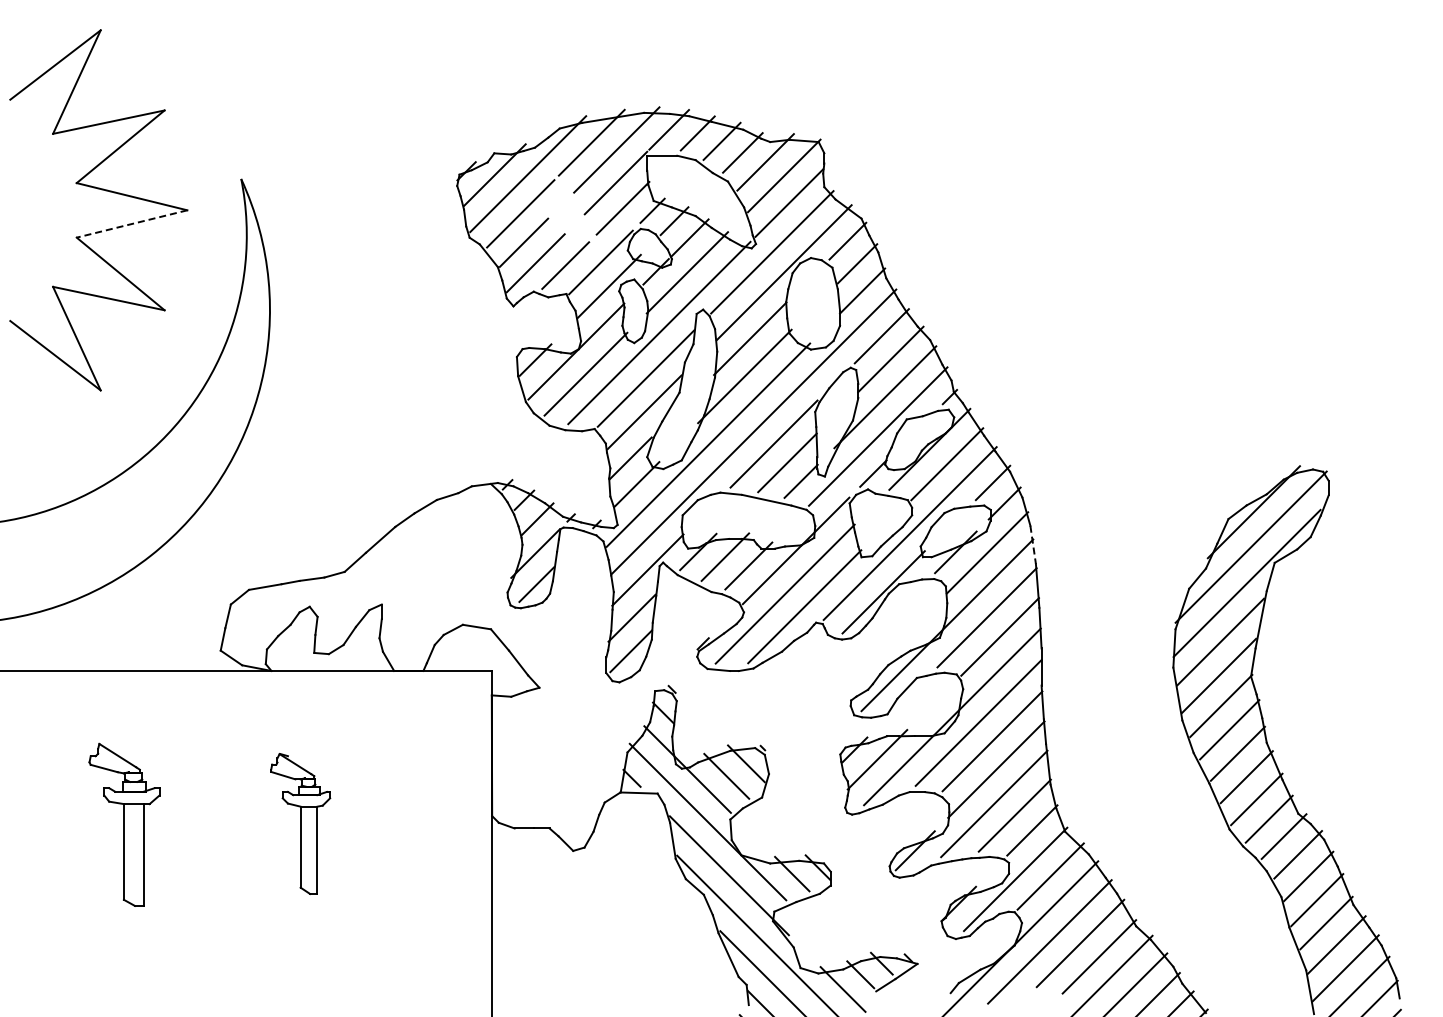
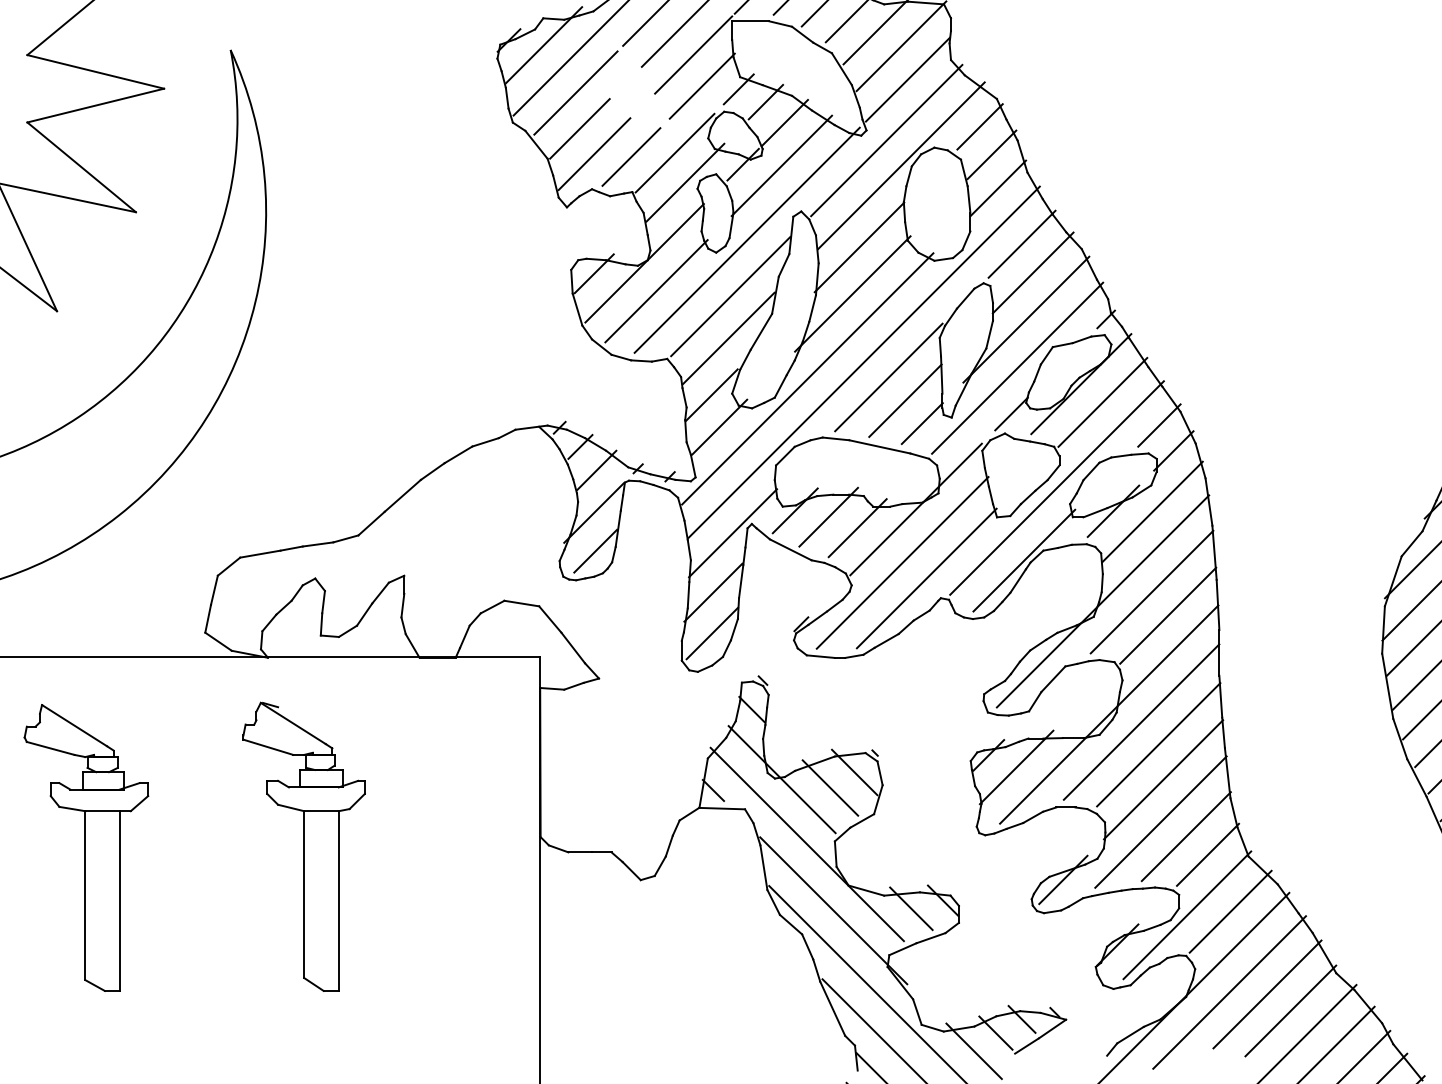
line: (131, 224) -> (95, 106), dashed -> solid
line: (1033, 545) -> (1209, 502), dashed -> solid
part: (300, 823) -> (303, 846), size x1.67
part: (124, 824) -> (86, 847), size x1.43

